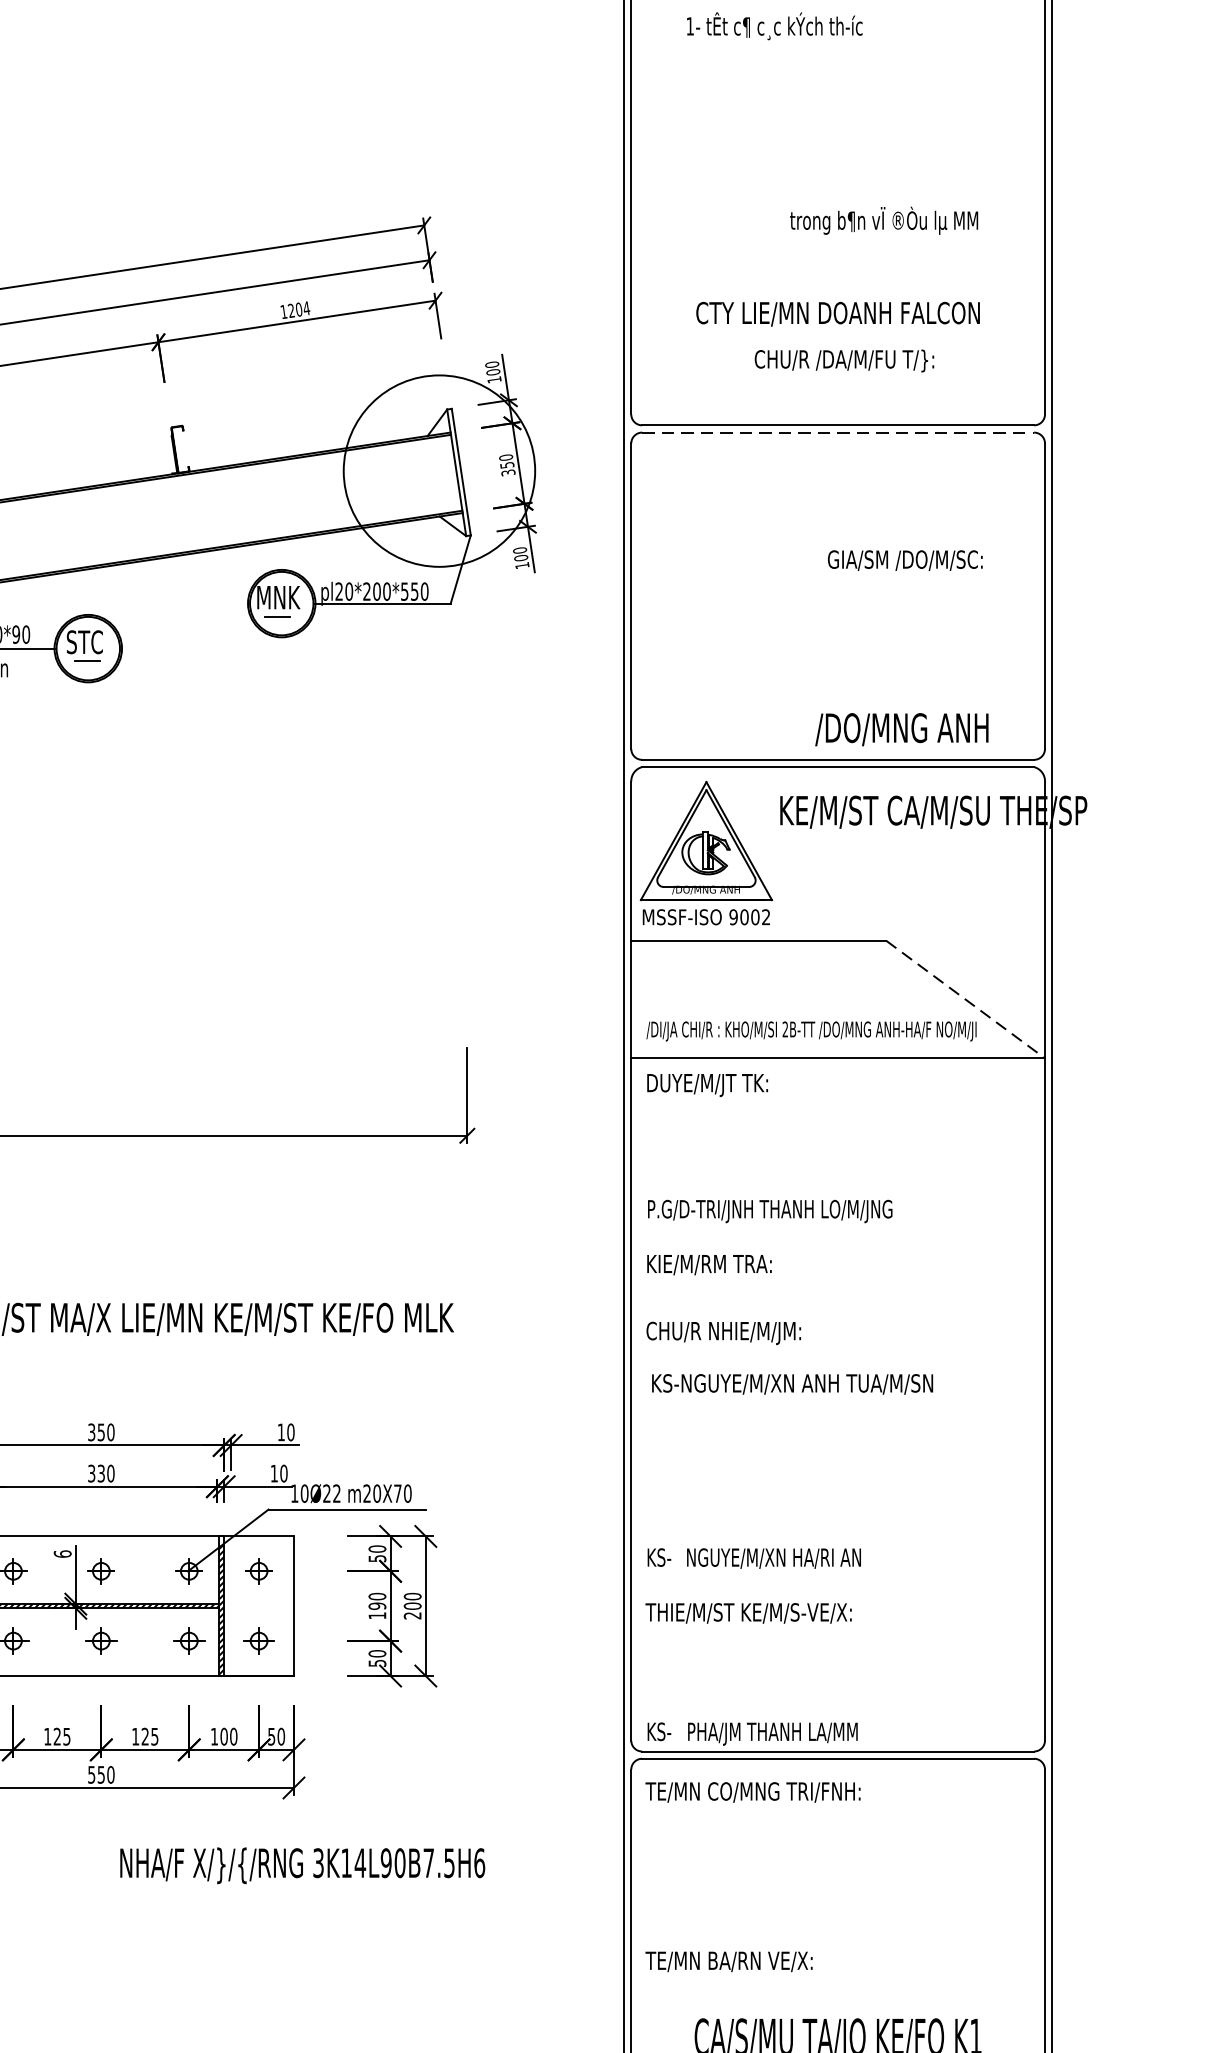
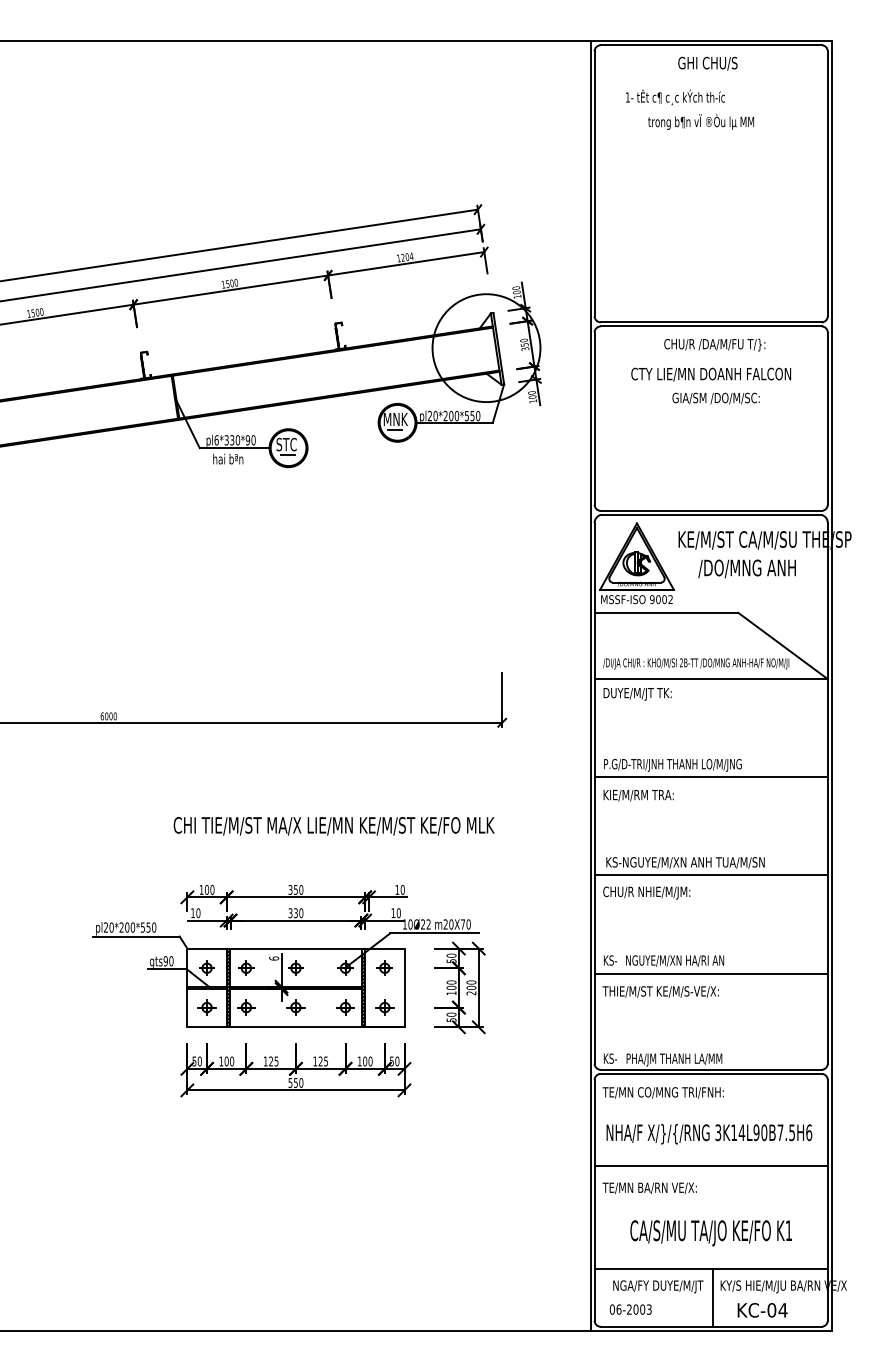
text: (884, 219) -> (701, 121), moved
text: (838, 313) -> (711, 374), moved
text: (843, 359) -> (714, 344), moved
line: (838, 432) -> (711, 326), dashed -> solid
text: (904, 560) -> (715, 398), moved
text: (900, 729) -> (746, 568), moved
line: (966, 1000) -> (783, 646), dashed -> solid
line: (836, 1232) -> (710, 777), added
text: (723, 1332) -> (646, 892), moved
line: (836, 1406) -> (710, 875), added
line: (836, 1580) -> (710, 973), added
text: (377, 1605) -> (451, 987), 190 -> 100
text: (302, 1866) -> (709, 1134), moved
line: (836, 1921) -> (710, 1165), added

